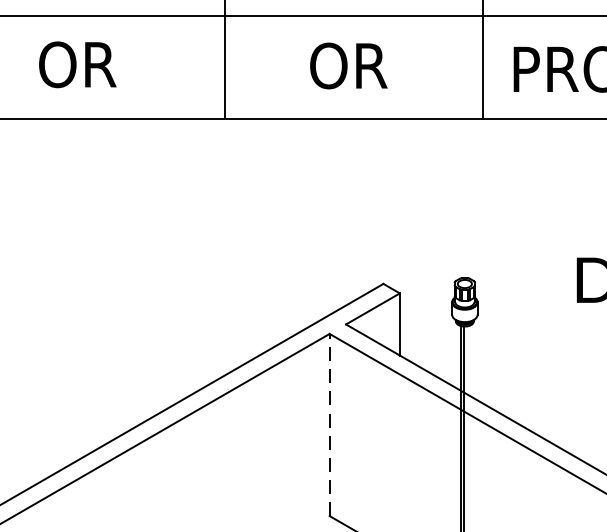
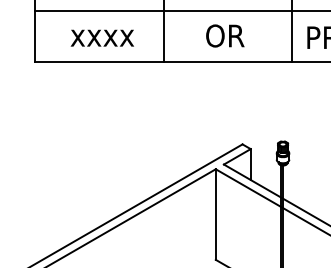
text: (99, 62) -> (101, 34), OR -> xxxx
line: (329, 424) -> (215, 214), dashed -> solid

